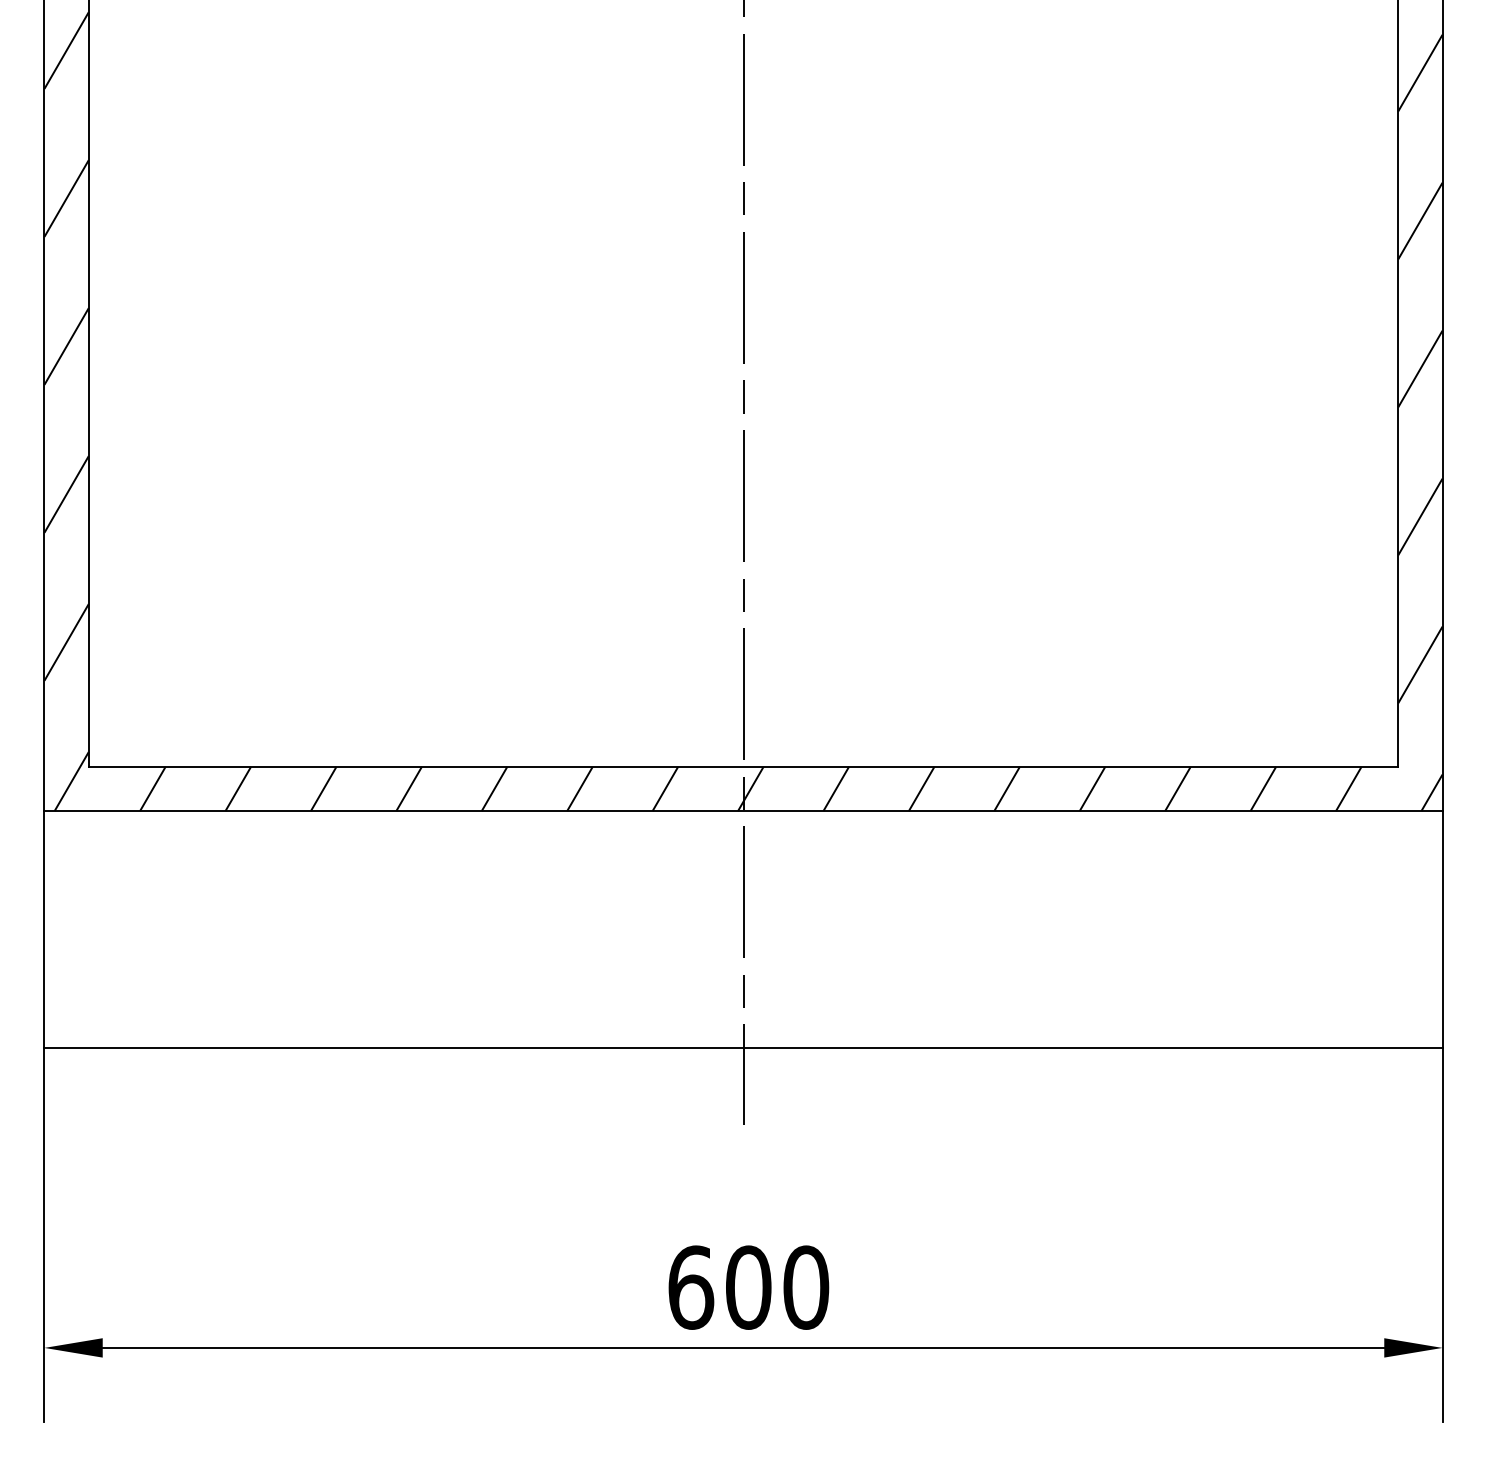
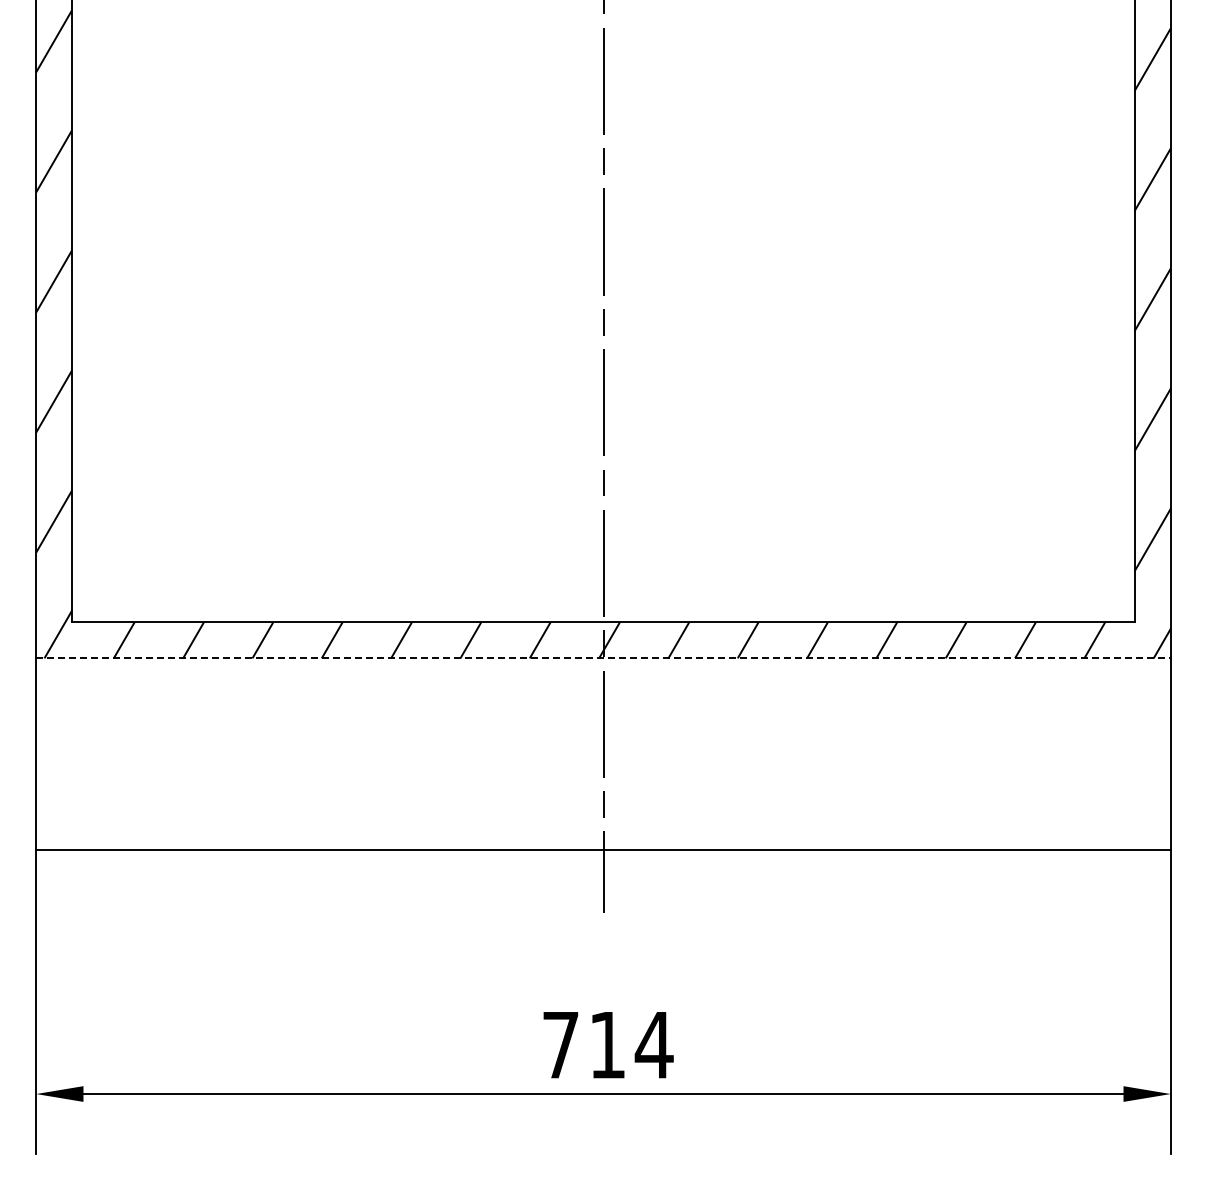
line: (744, 811) -> (604, 658), solid -> dashed
text: (748, 1286) -> (607, 1044), 600 -> 714

